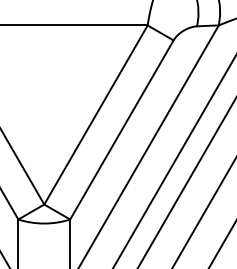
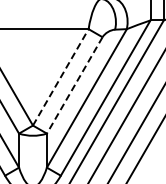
line: (95, 115) -> (60, 77), solid -> dashed
line: (121, 130) -> (74, 85), solid -> dashed

